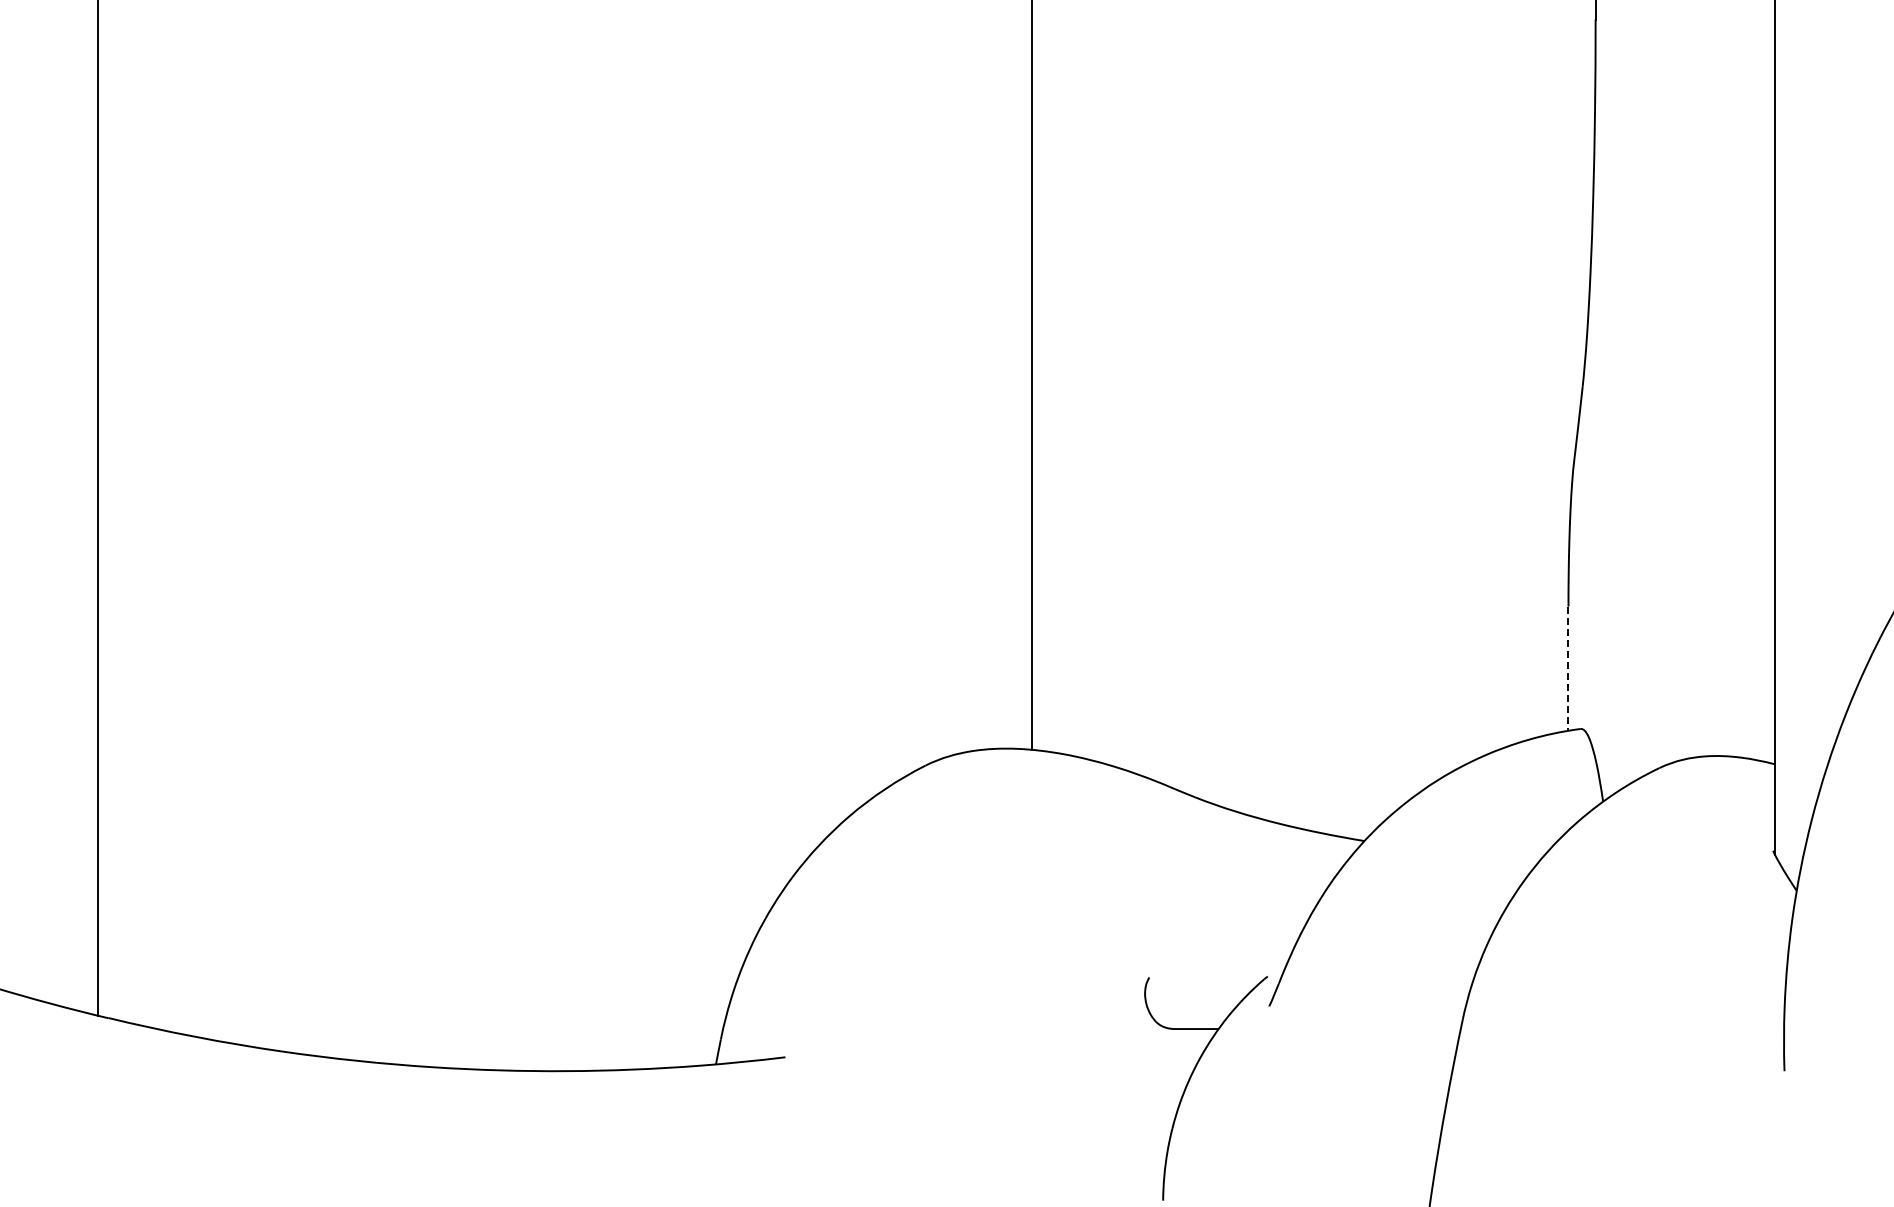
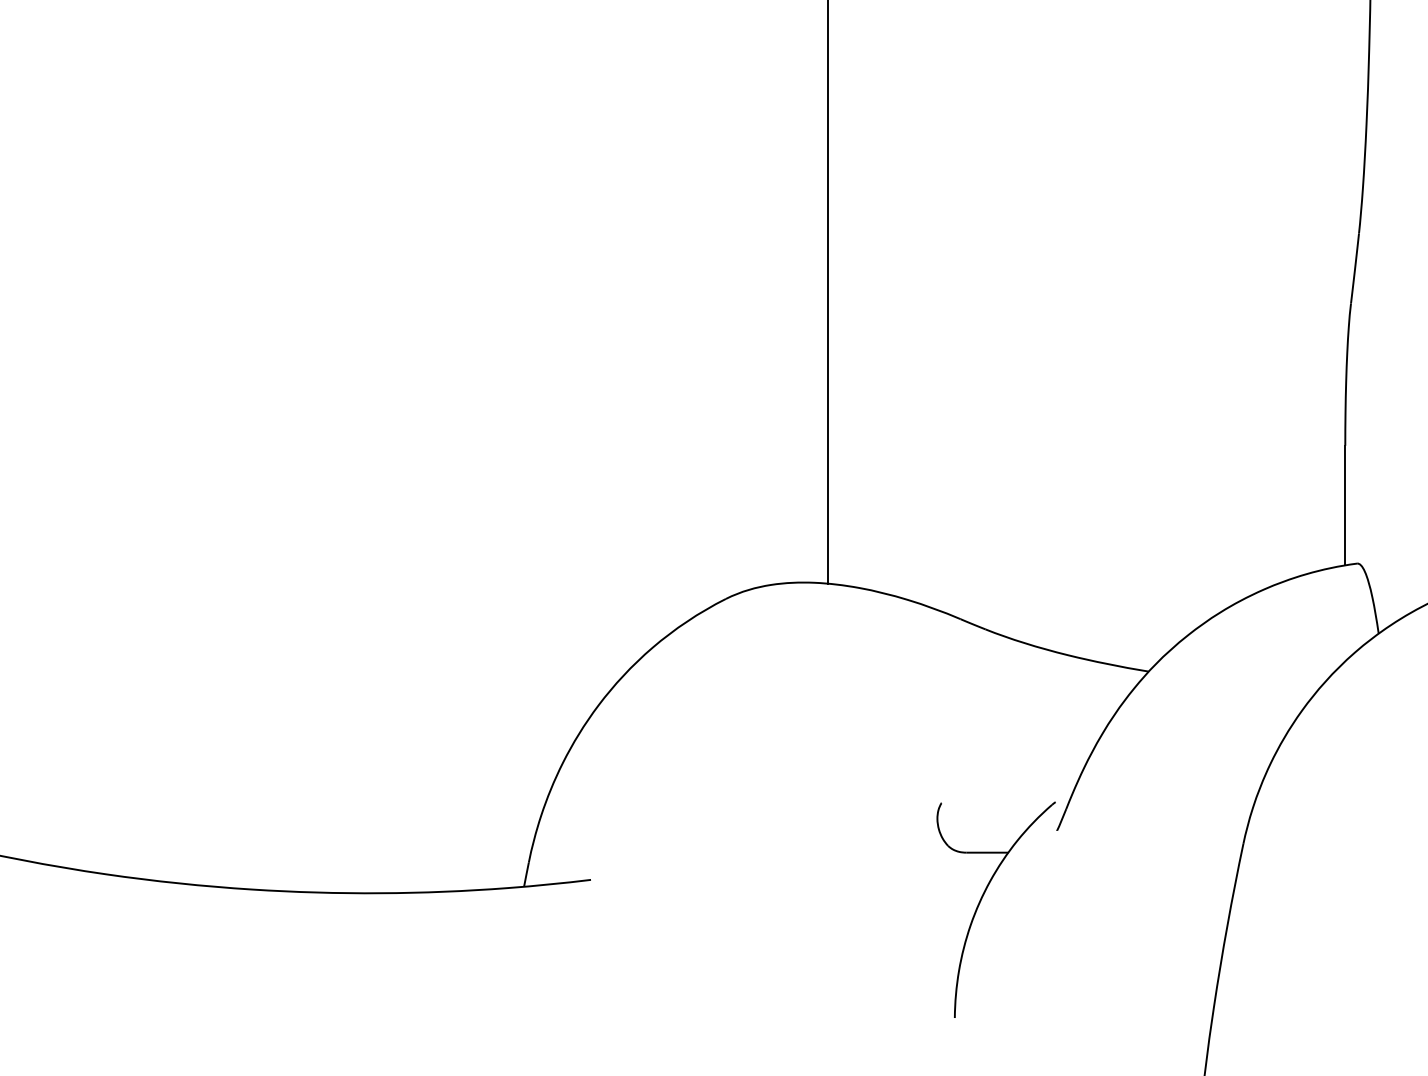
line: (1568, 669) -> (1345, 506), dashed -> solid

